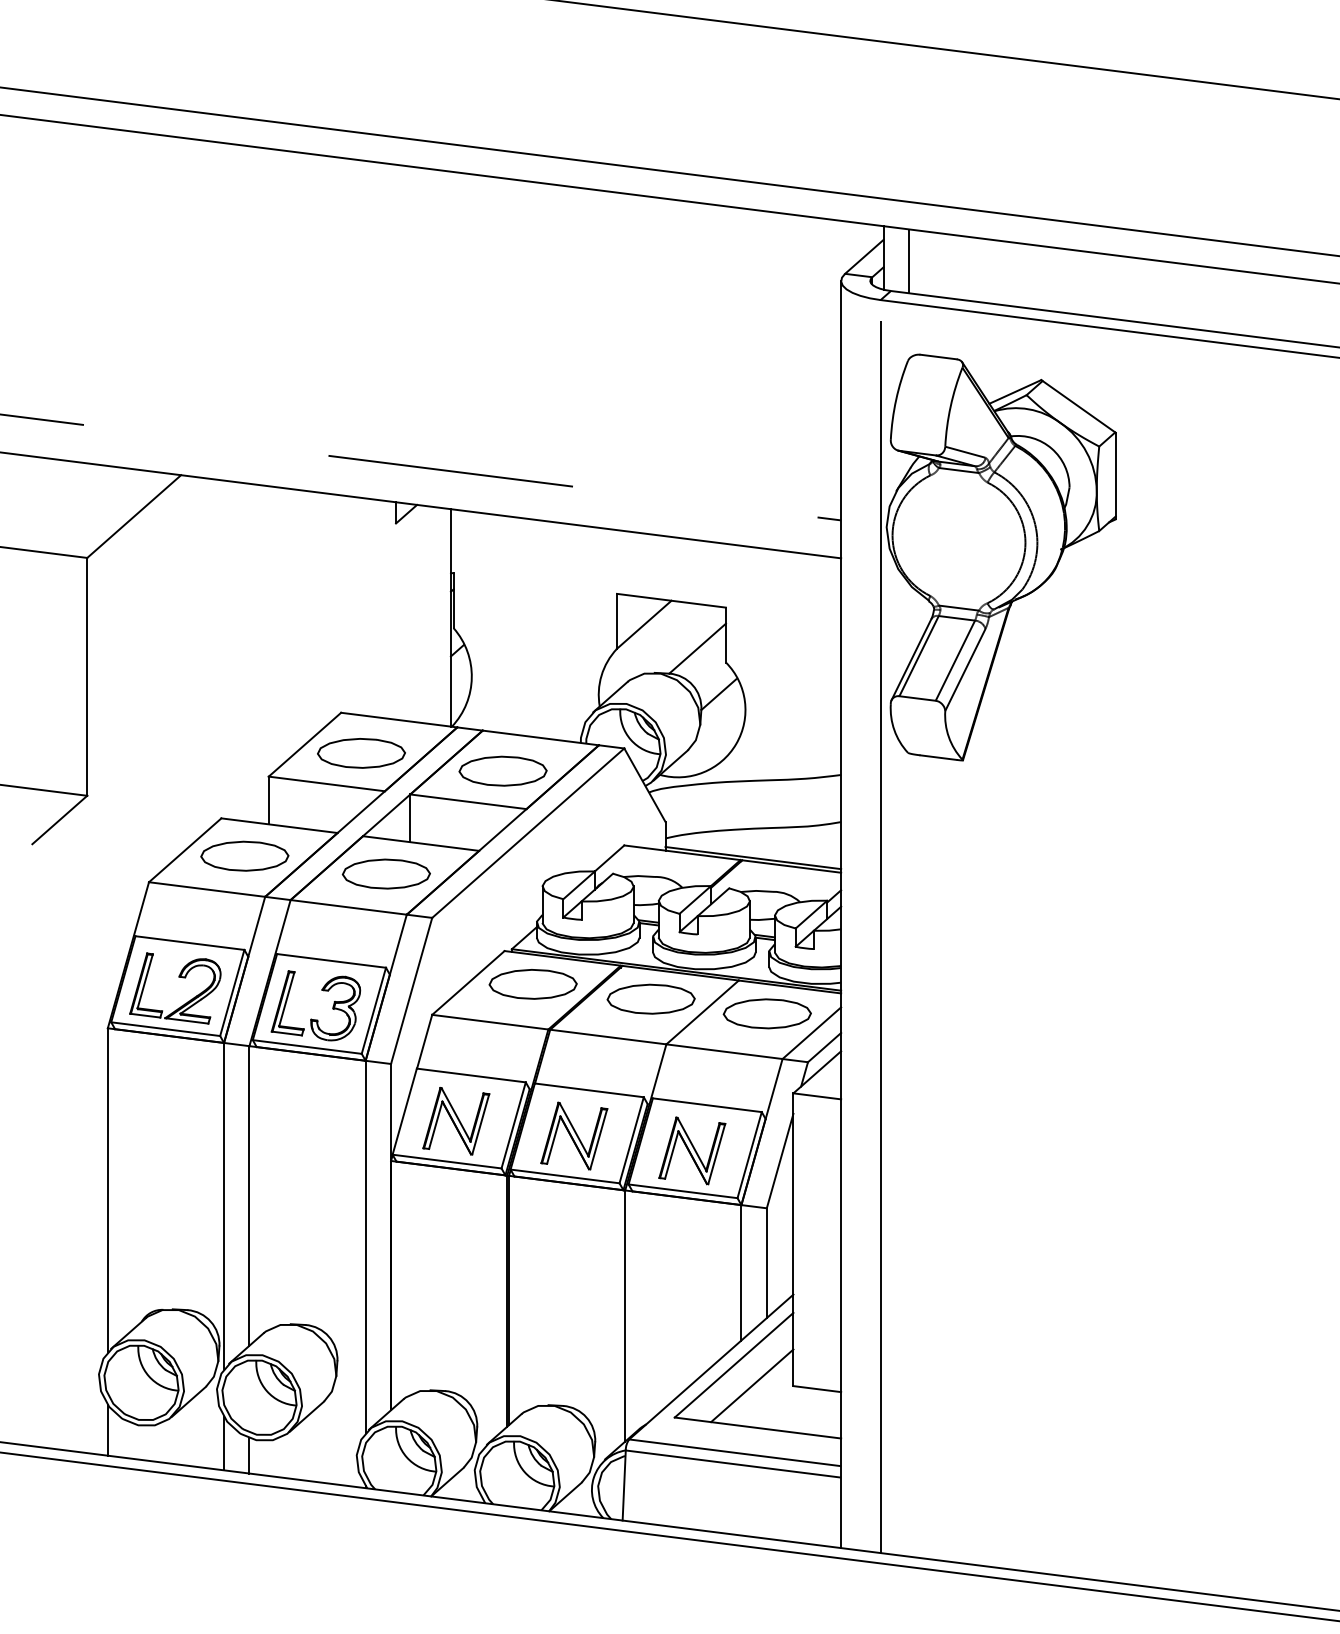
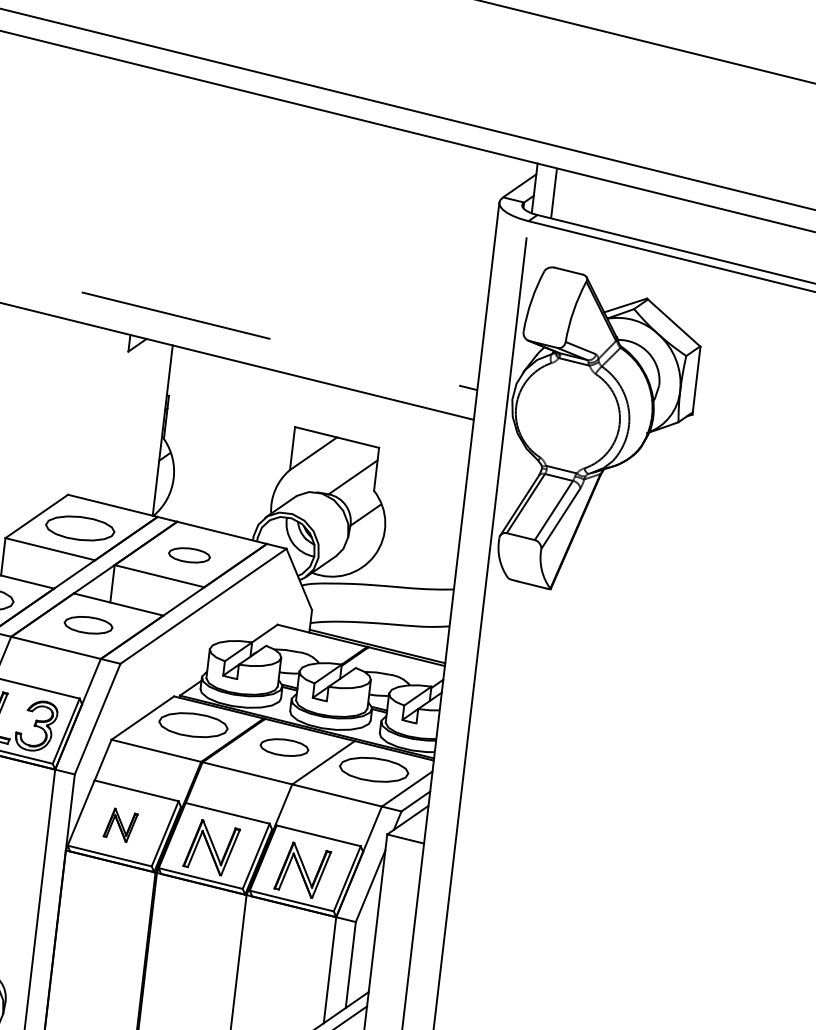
part: (502, 770) -> (189, 554), size x0.6
part: (385, 873) -> (87, 624), size x0.7
part: (650, 998) -> (284, 747), size x0.7
part: (456, 1121) -> (120, 825), size x0.6

